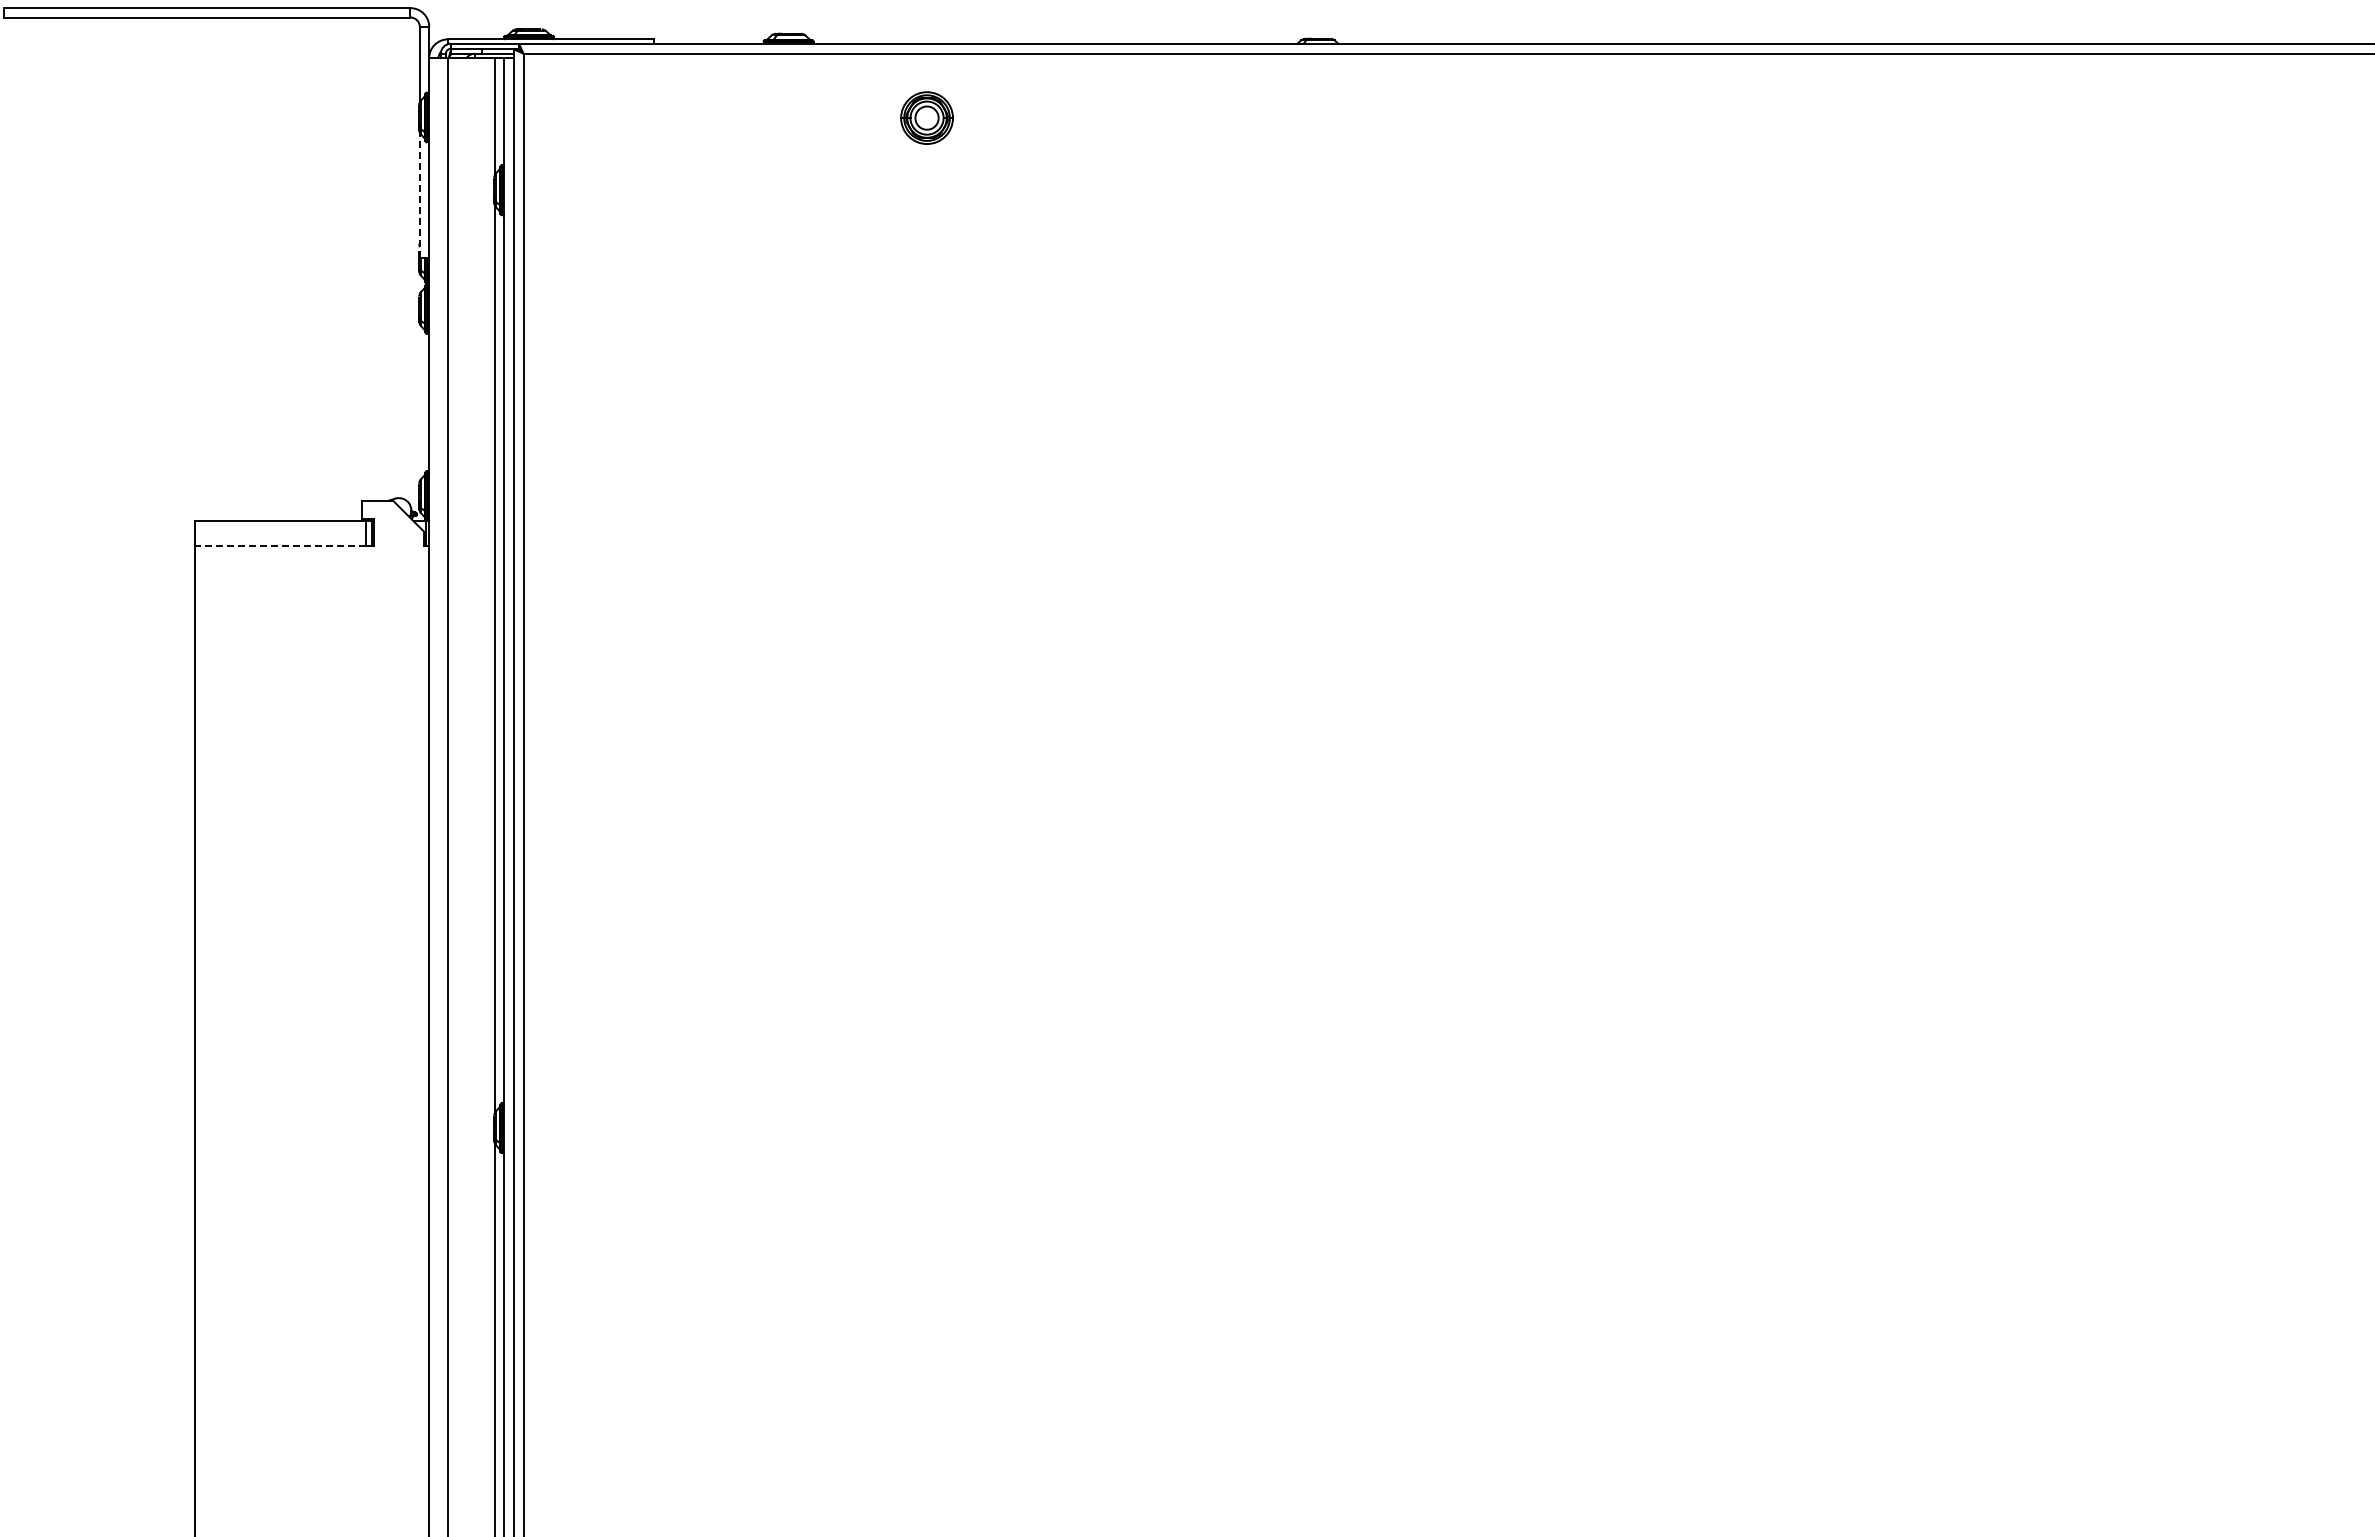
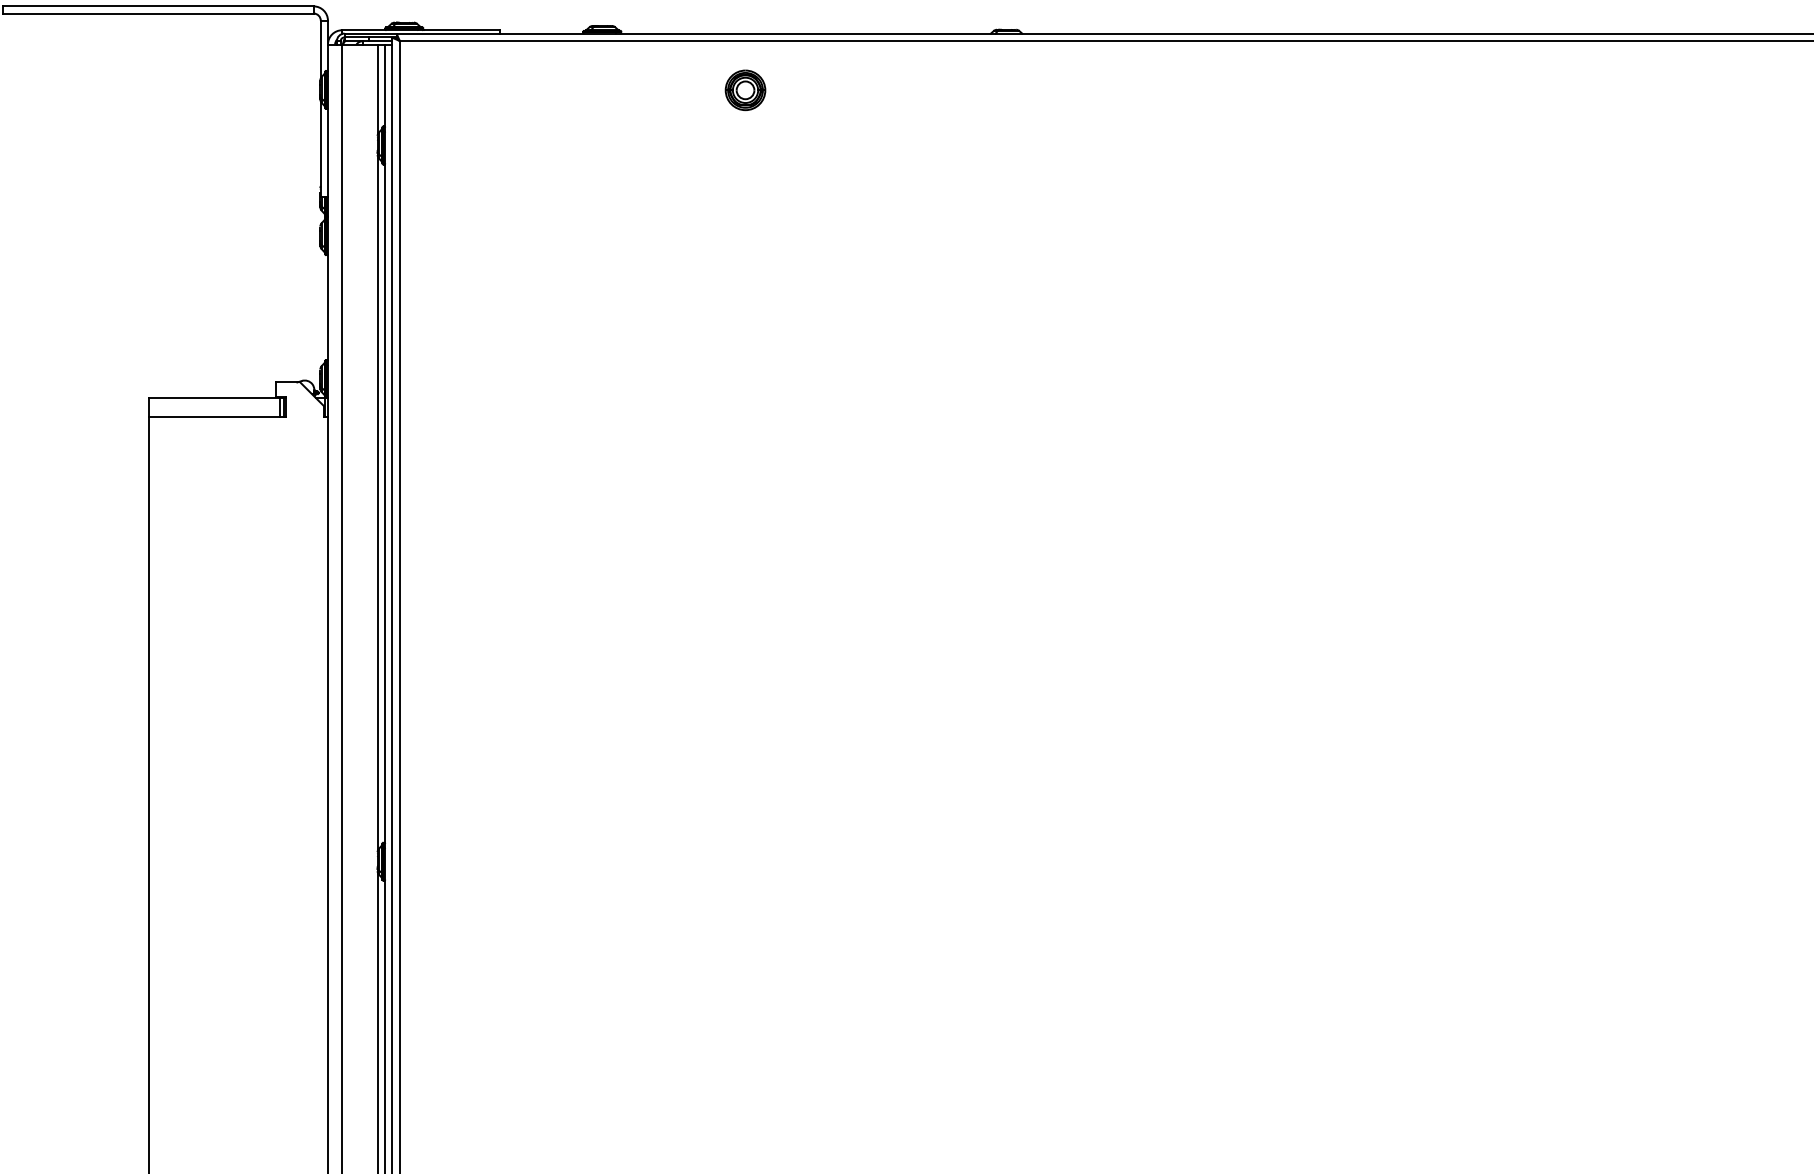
part: (926, 117) -> (745, 89), moved
line: (419, 195) -> (320, 149), dashed -> solid
line: (280, 546) -> (214, 417), dashed -> solid

